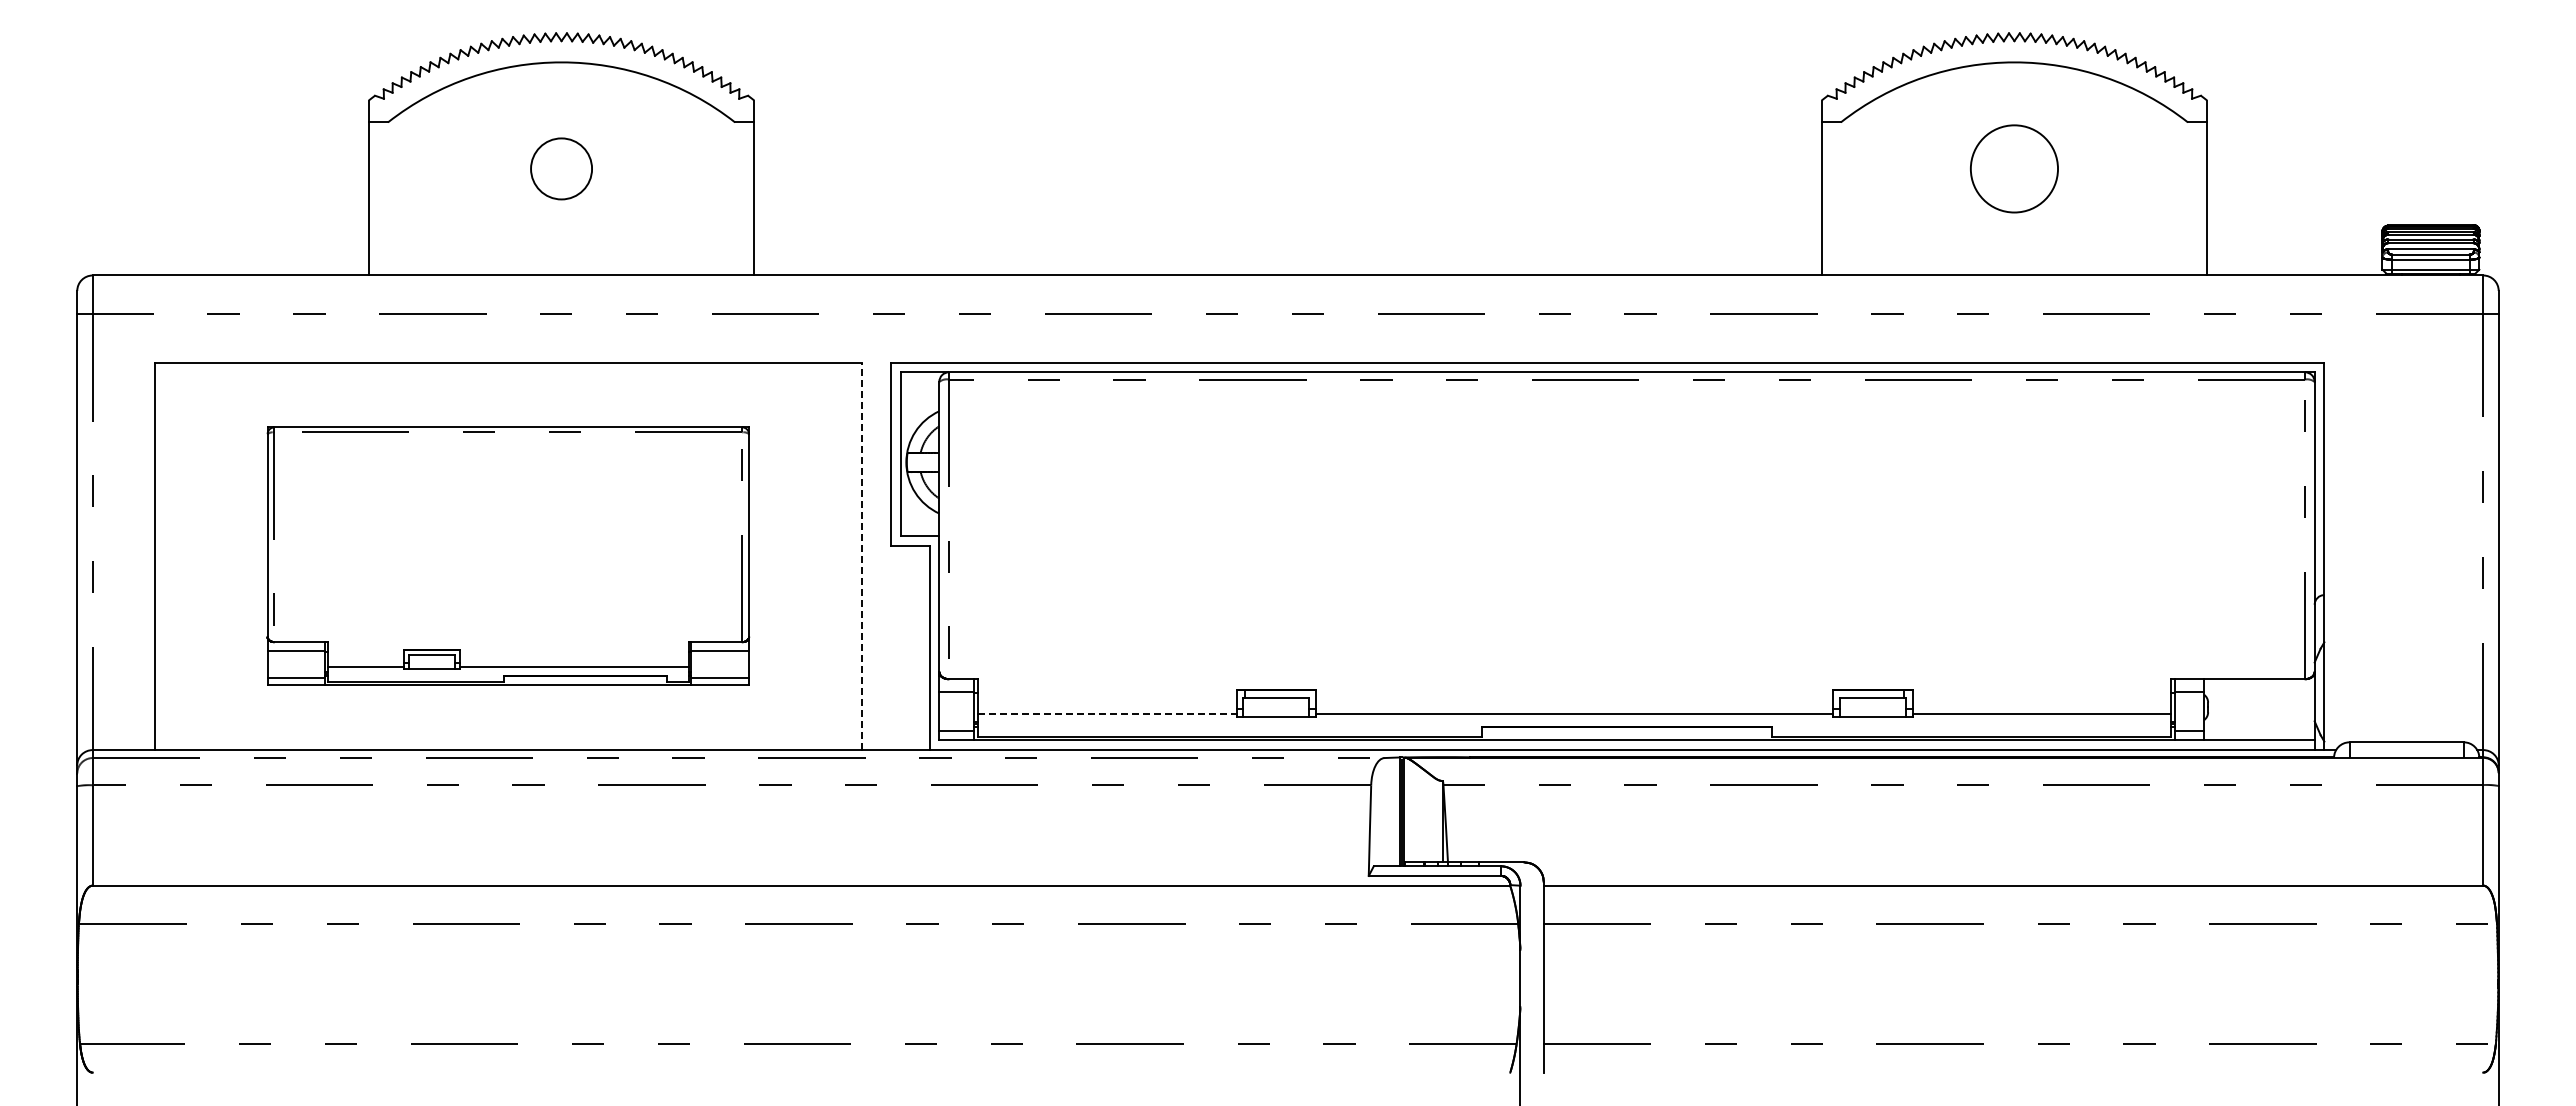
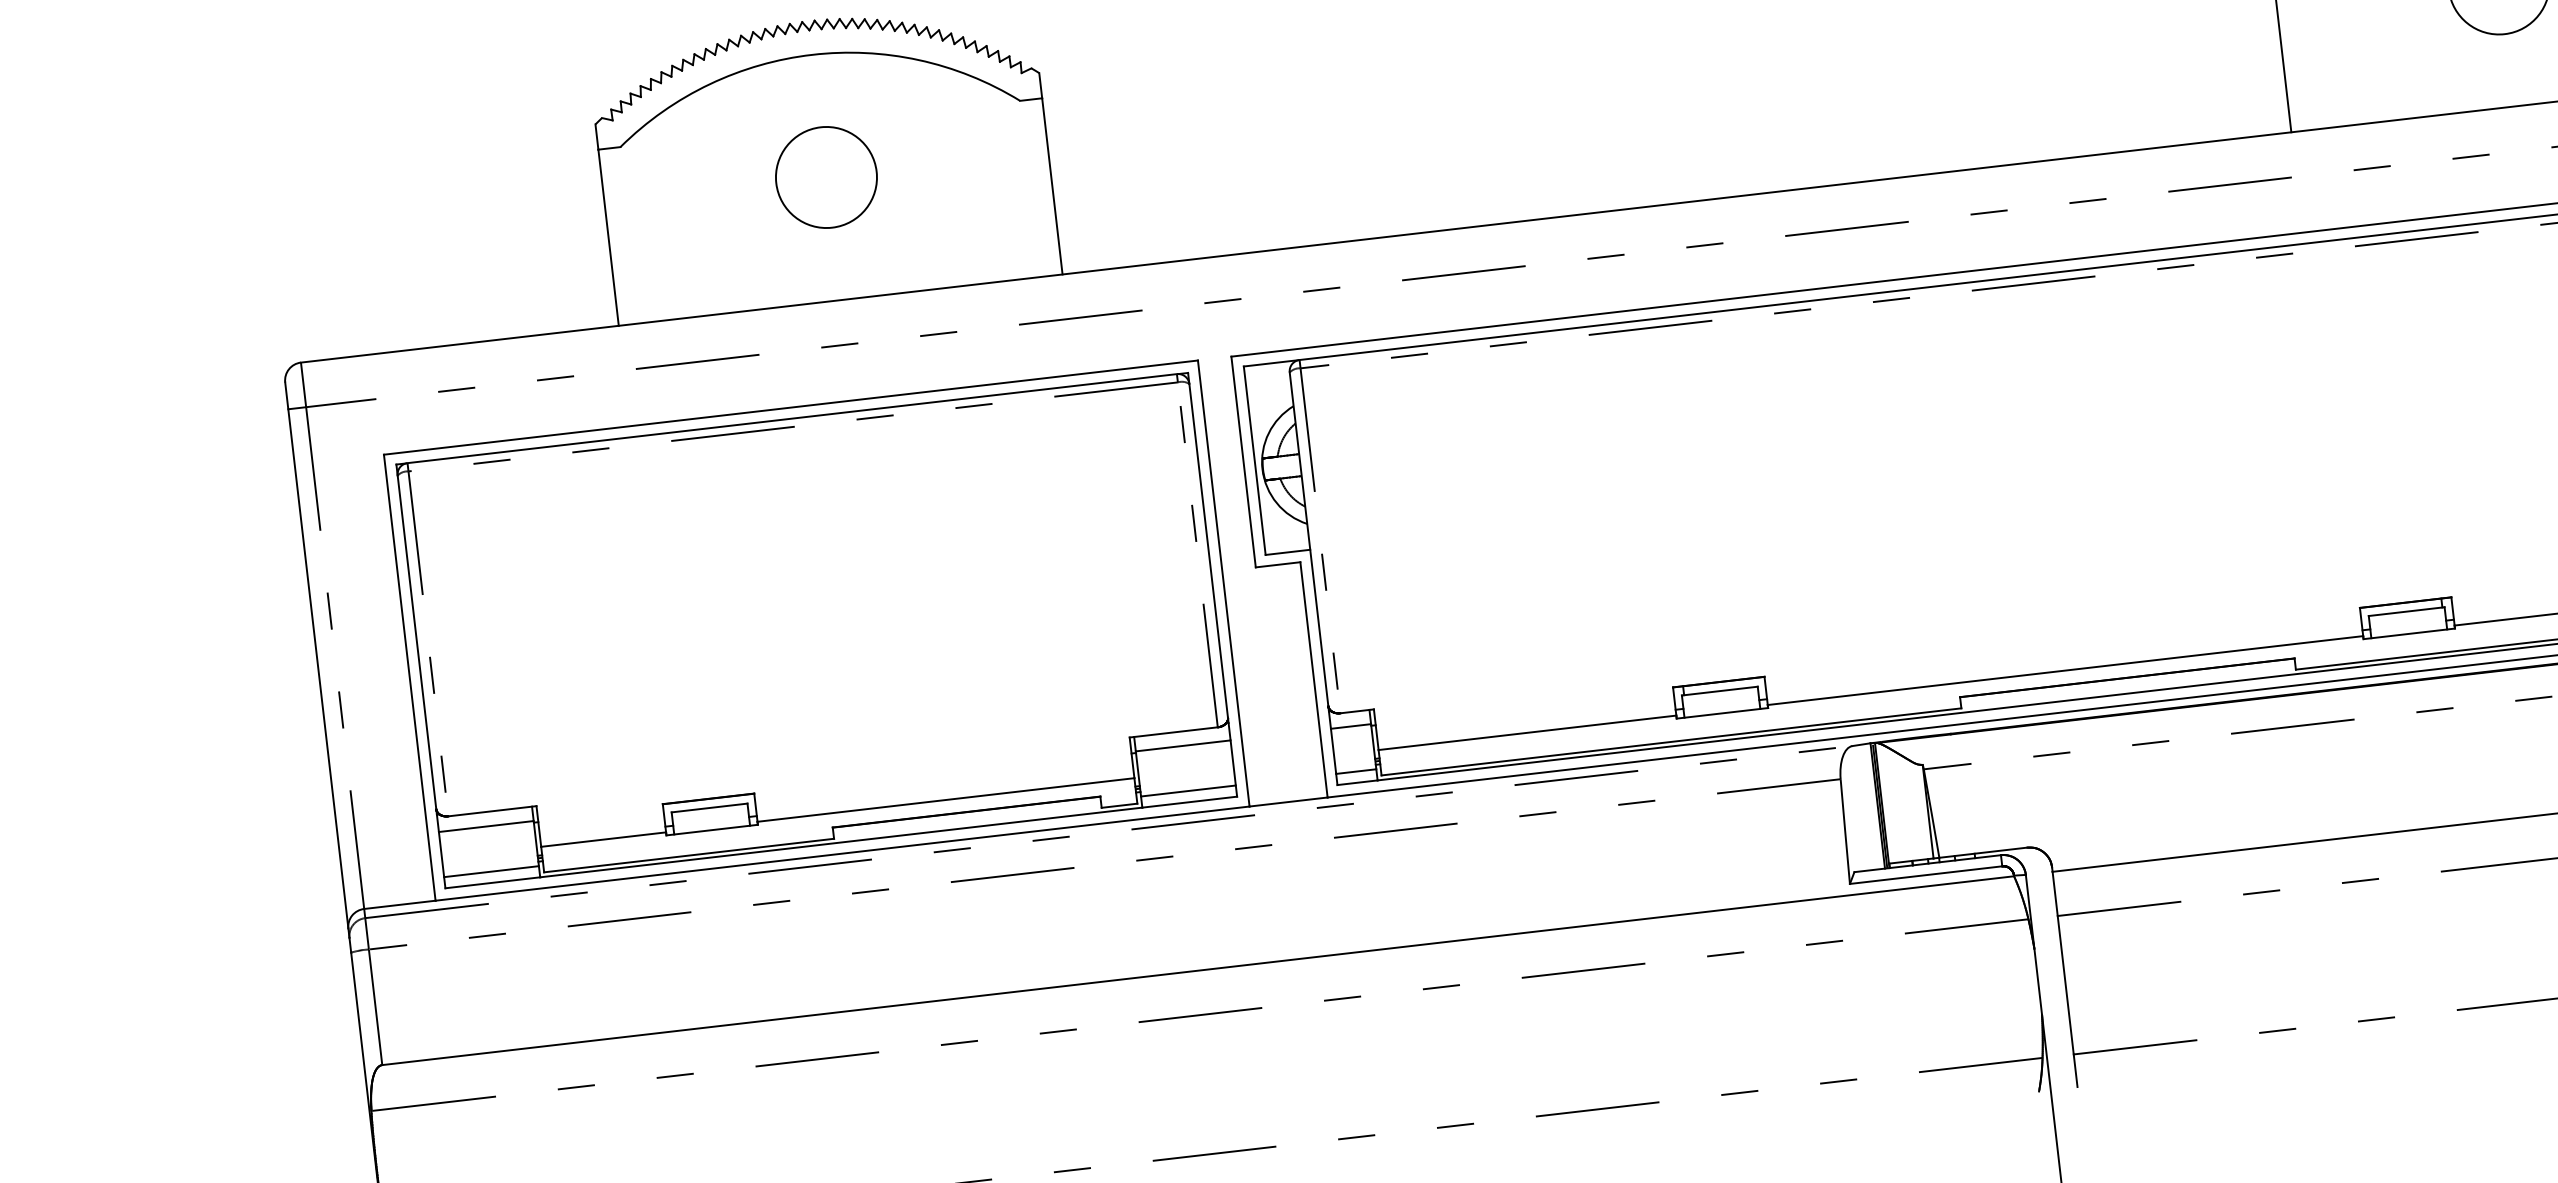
circle: (561, 168) -> (826, 177), size x1.43
part: (508, 555) -> (816, 629), size x1.43
line: (861, 556) -> (1223, 583), dashed -> solid
line: (1107, 714) -> (1527, 732), dashed -> solid

